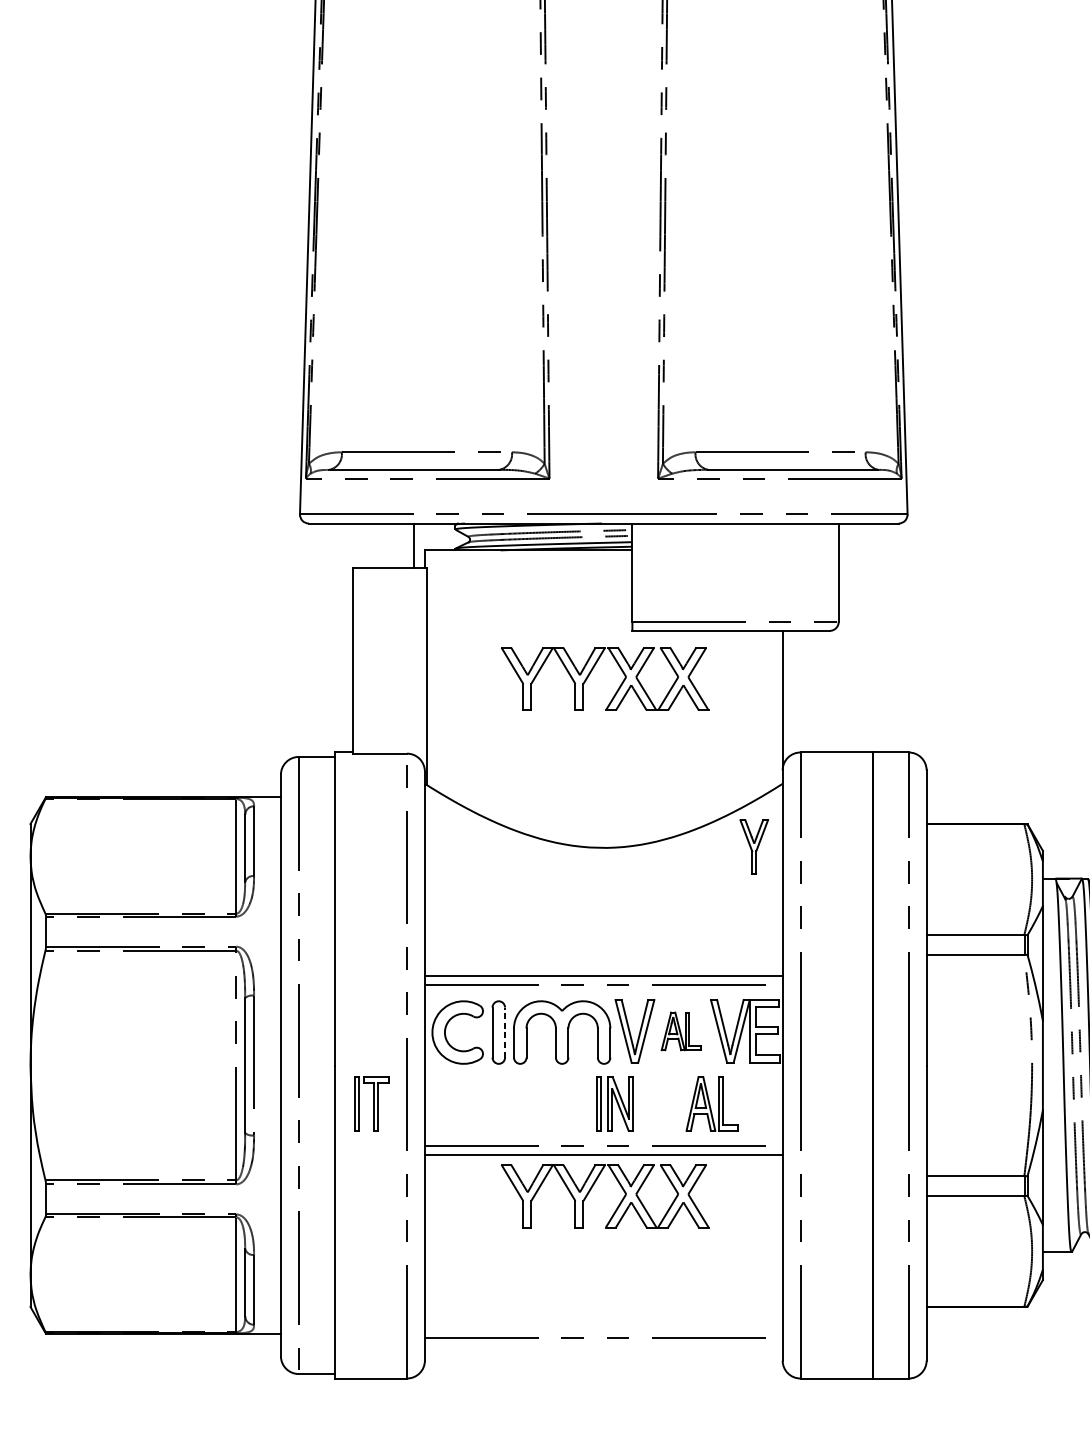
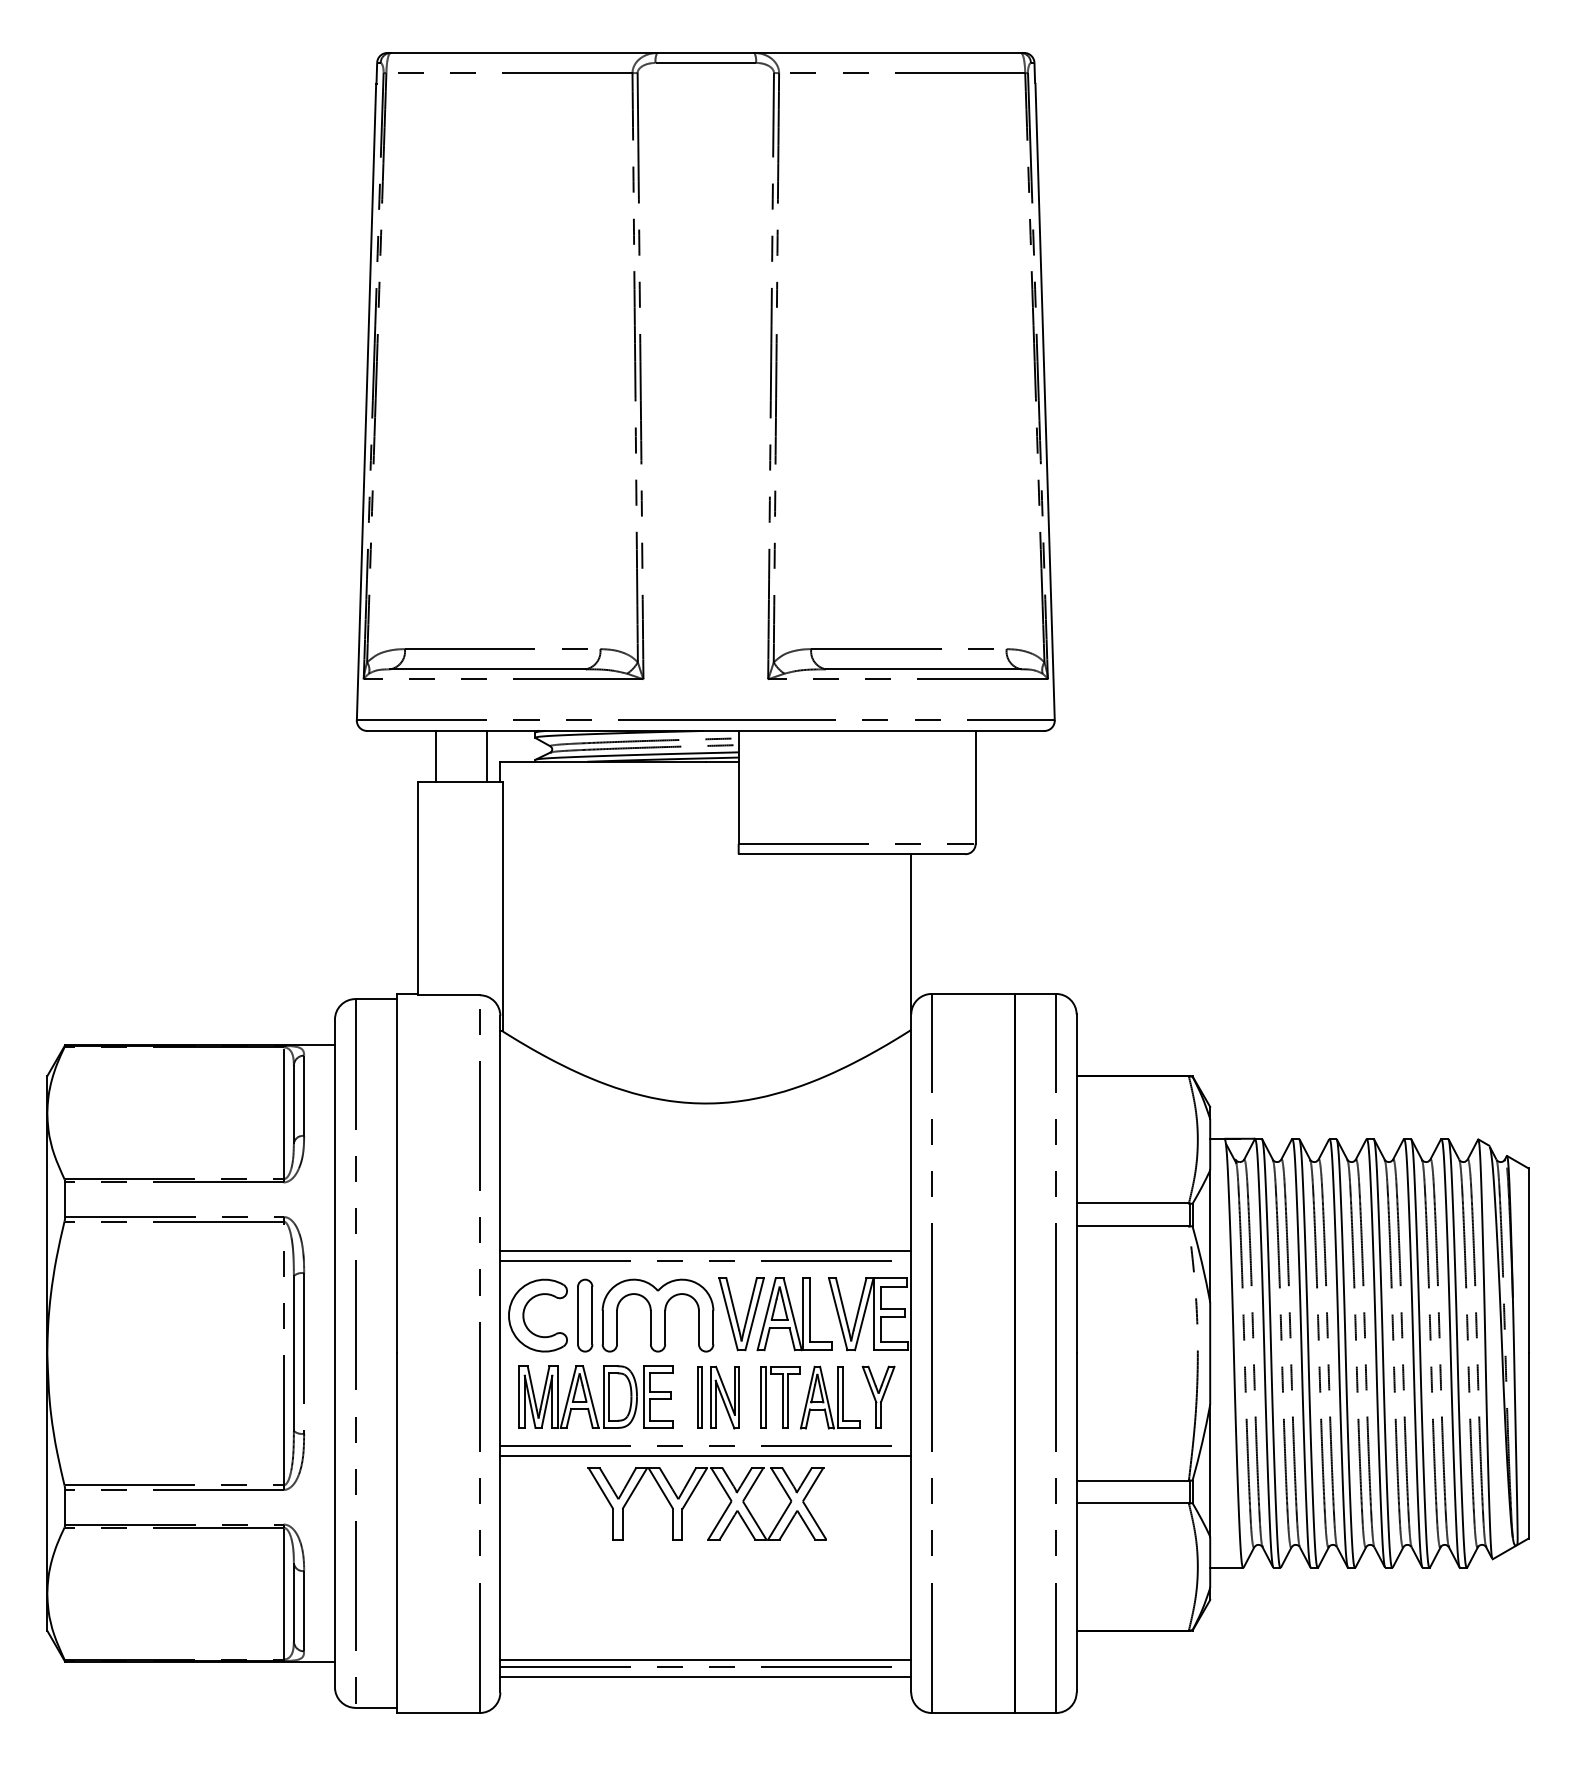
line: (368, 545) -> (435, 756), added
part: (591, 672) -> (691, 902), removed
part: (754, 846) -> (878, 1396), moved
part: (680, 1031) -> (794, 1314), size x1.67
line: (505, 1032) -> (592, 1315), dashed -> solid
part: (507, 1102) -> (595, 1396), added
part: (371, 1103) -> (780, 1397), moved
line: (603, 1332) -> (705, 1660), added
line: (603, 1347) -> (705, 1677), added

